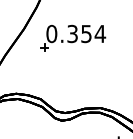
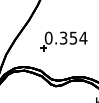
part: (72, 38) -> (63, 41), moved

